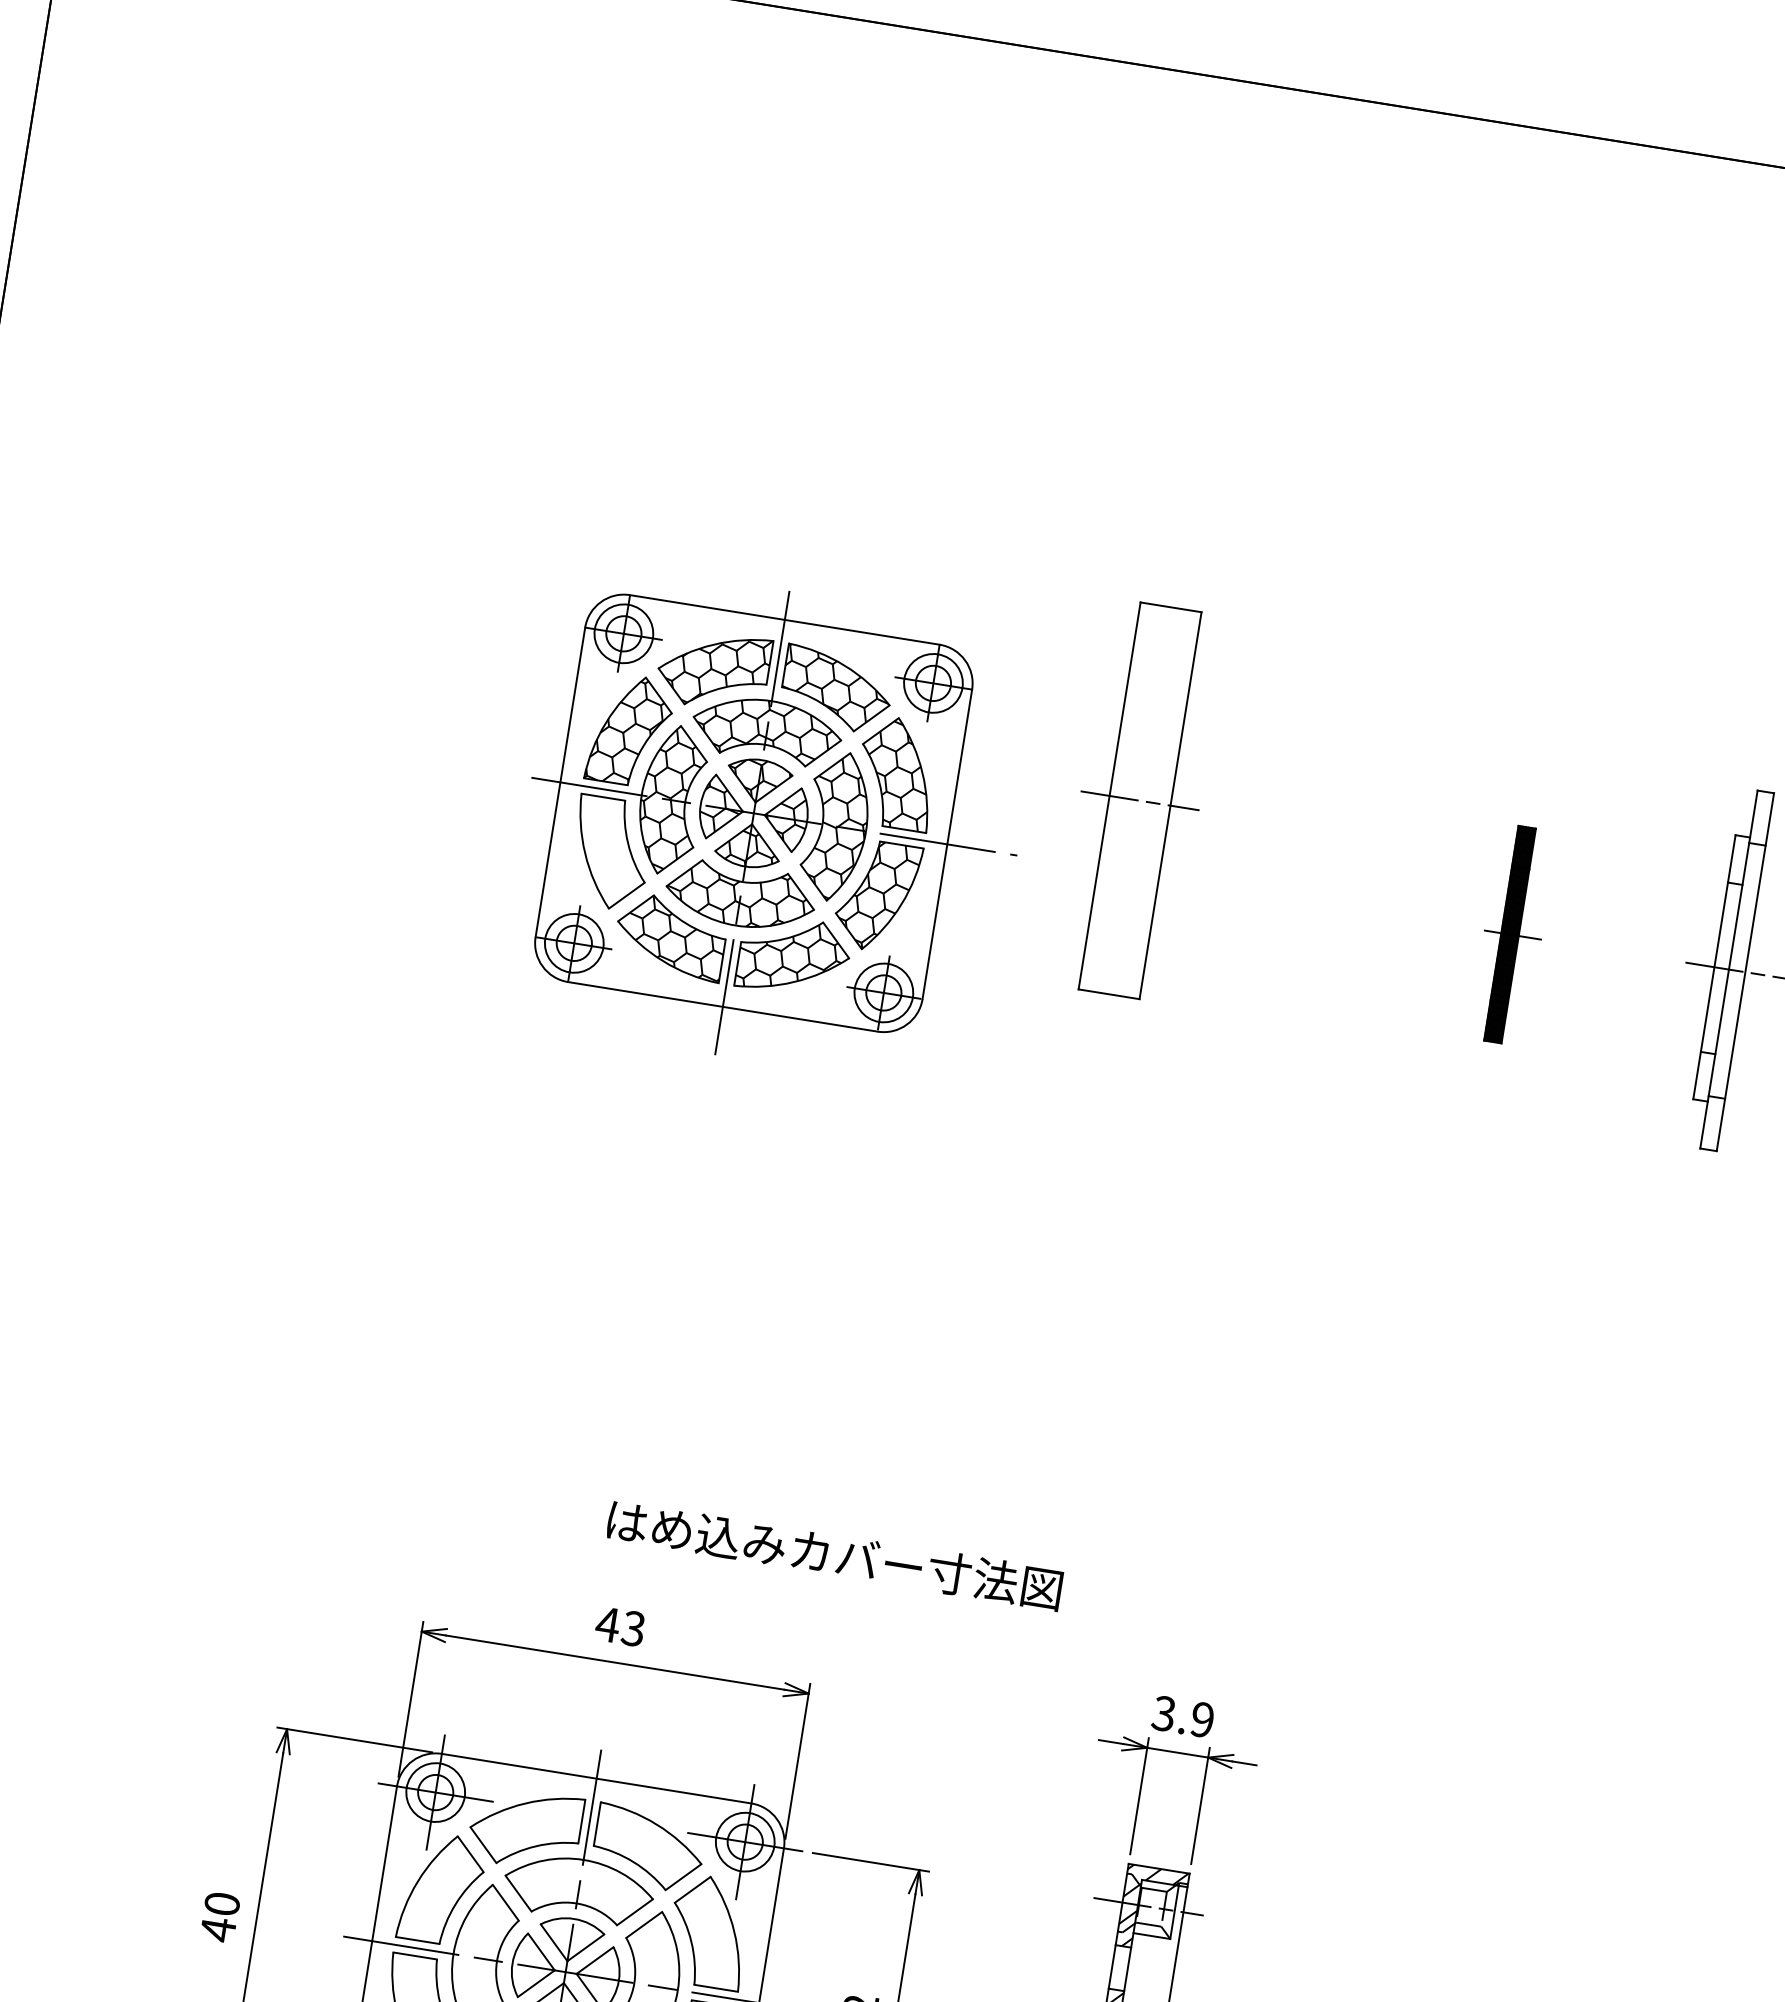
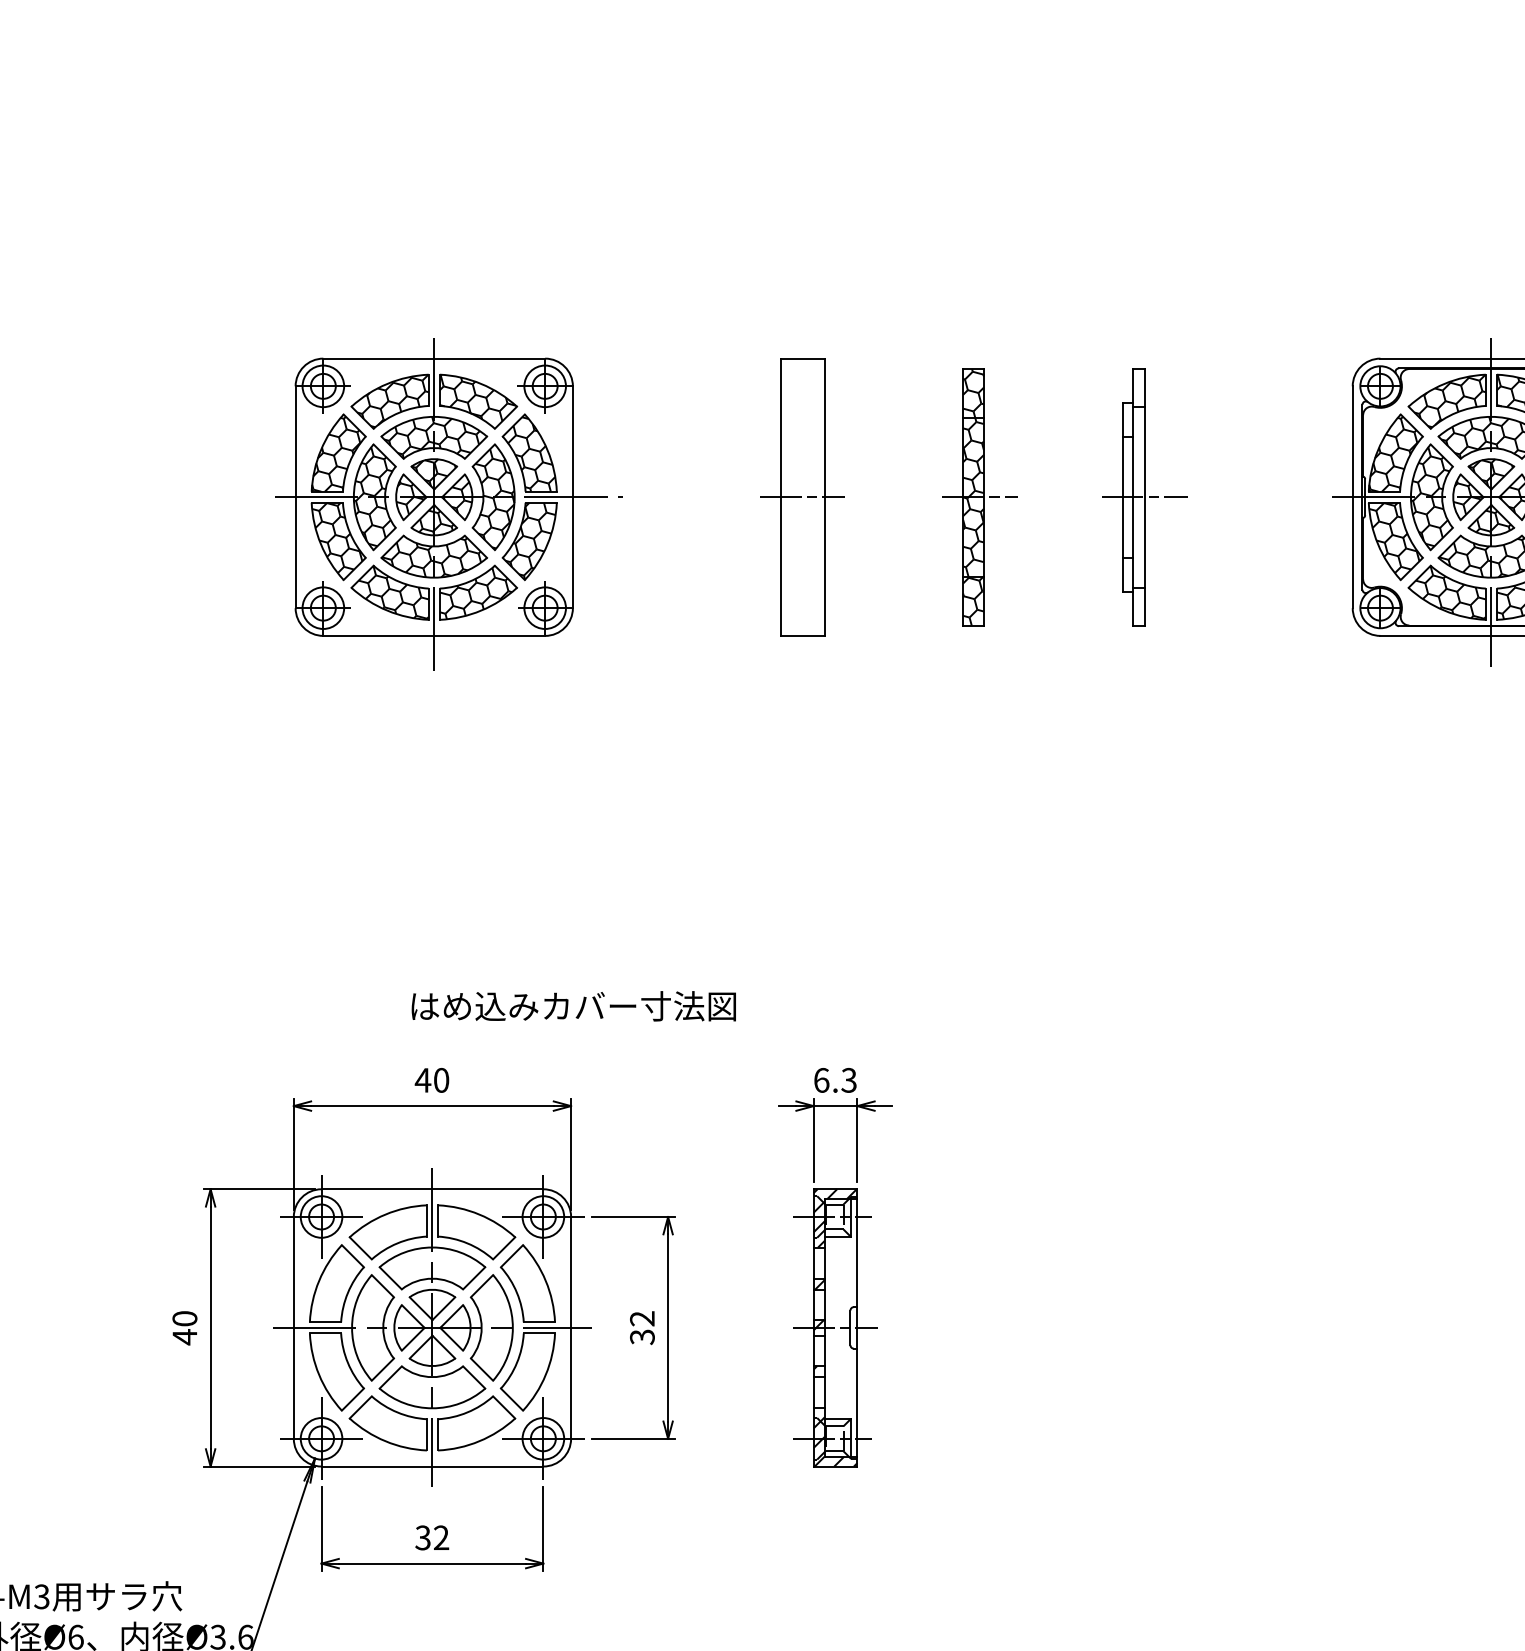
part: (1139, 801) -> (802, 497), moved
hatch: (609, 847) -> (337, 537), added
part: (1514, 935) -> (979, 497), size x1.67
text: (633, 1628) -> (441, 1080), 43 -> 40
text: (1182, 1715) -> (834, 1079), 3.9 -> 6.3

